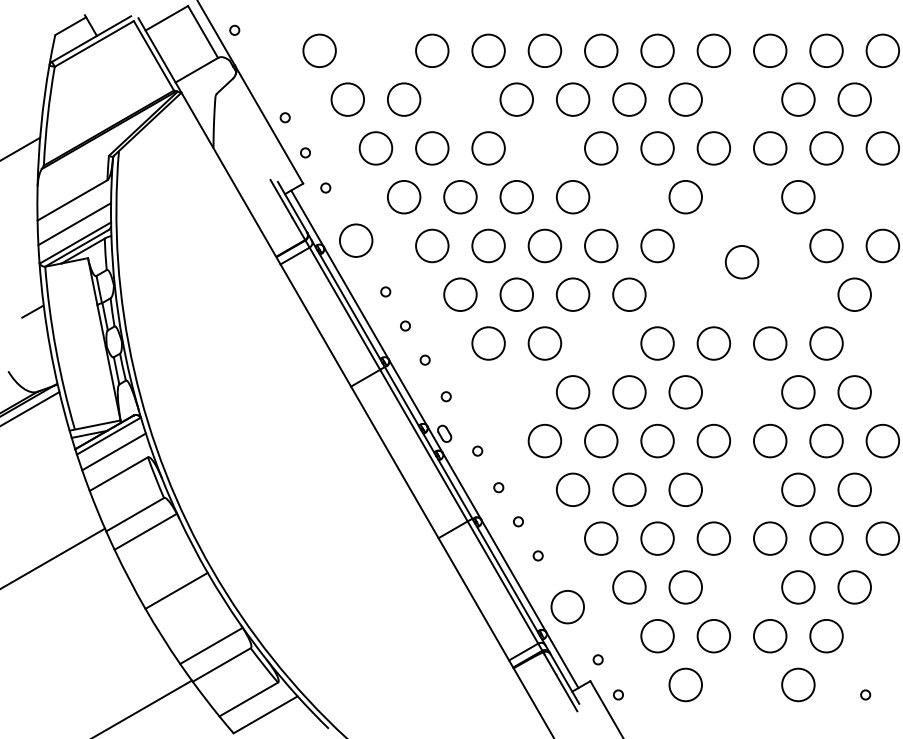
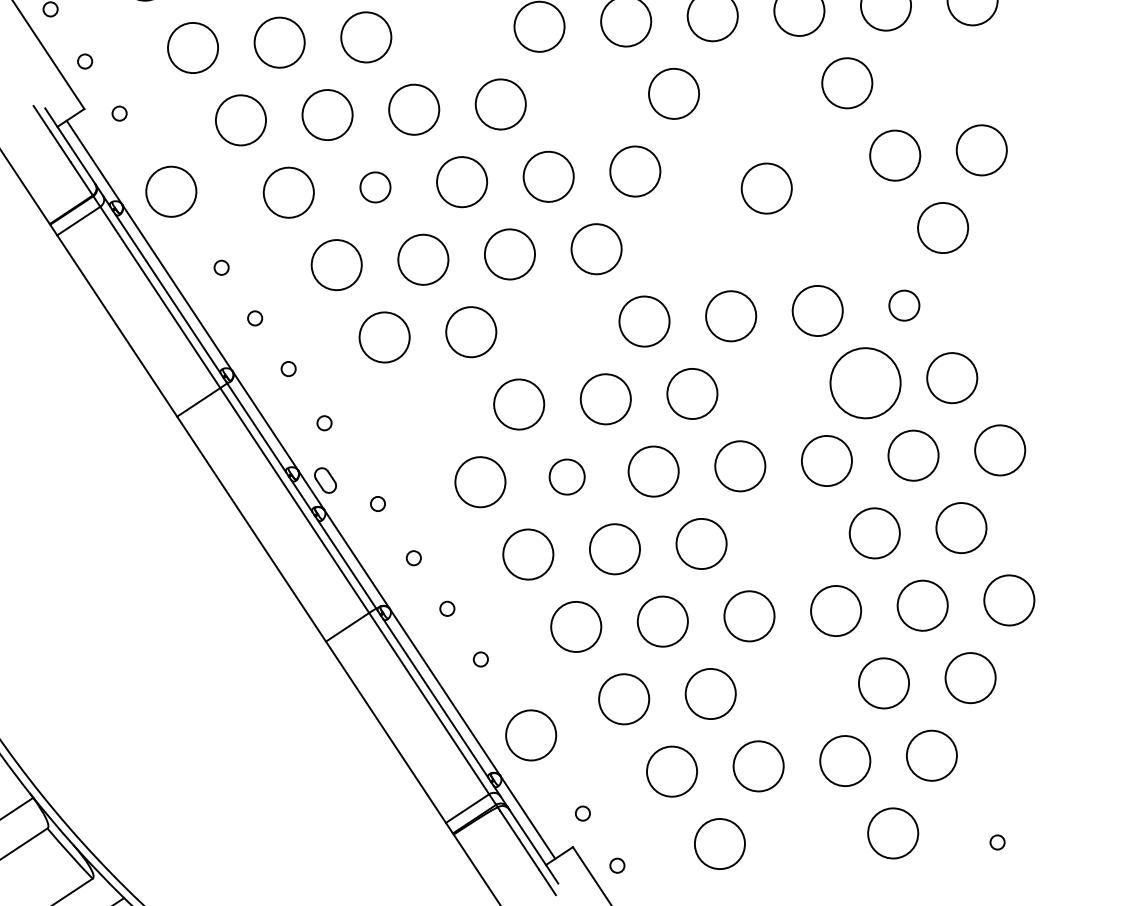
circle: (488, 245) -> (375, 186), size x0.6
circle: (826, 343) -> (904, 305), size x0.6
circle: (798, 392) -> (865, 383), size x1.4
circle: (601, 441) -> (567, 477), size x0.7

